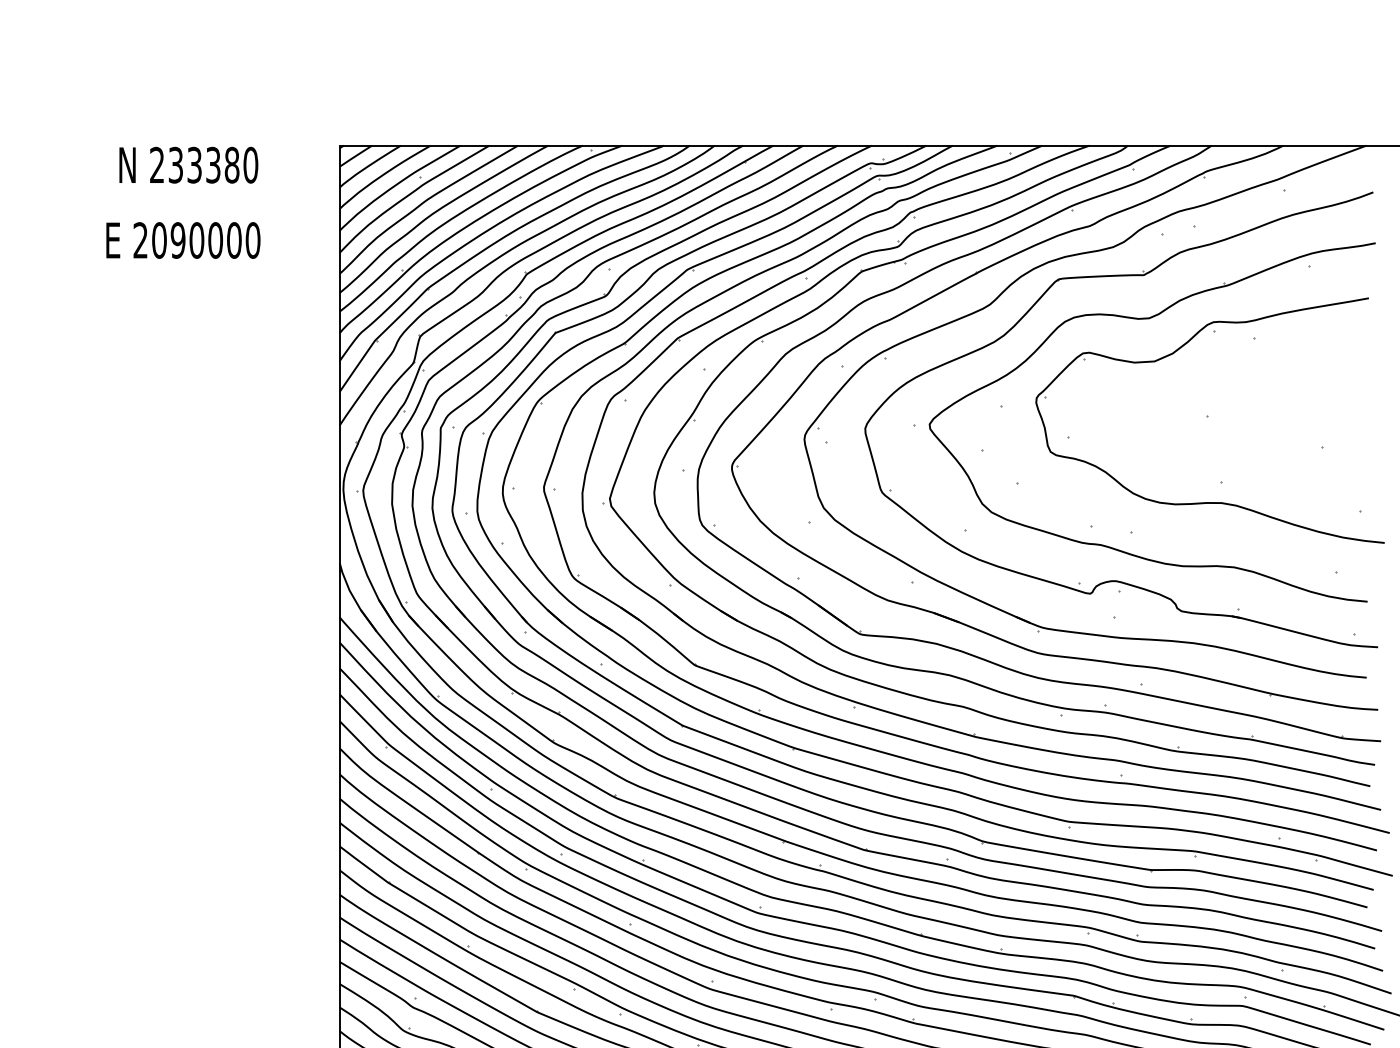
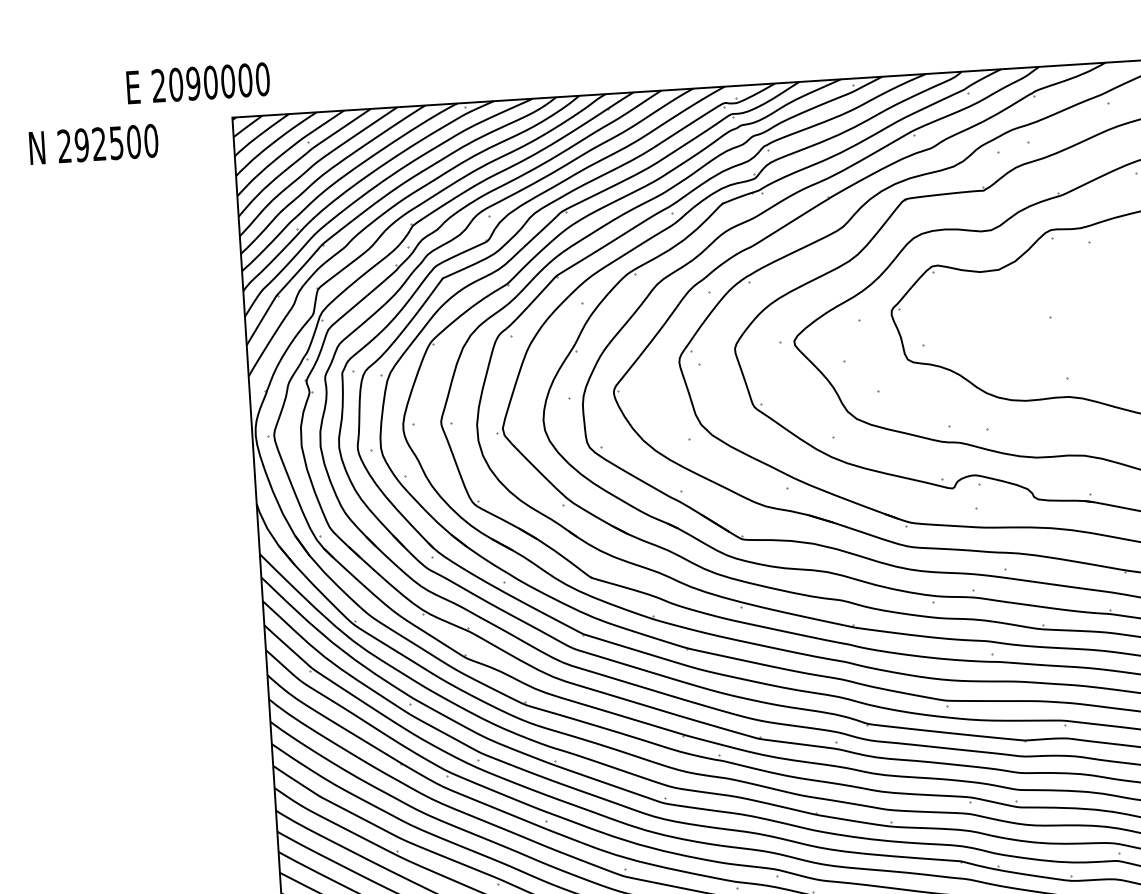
text: (203, 164) -> (107, 142), 233380 -> 292500
text: (183, 240) -> (198, 83), moved

